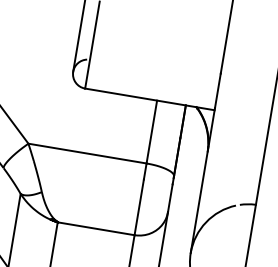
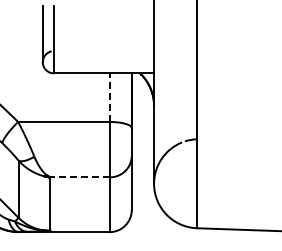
line: (151, 131) -> (109, 97), solid -> dashed
line: (95, 228) -> (79, 177), solid -> dashed

